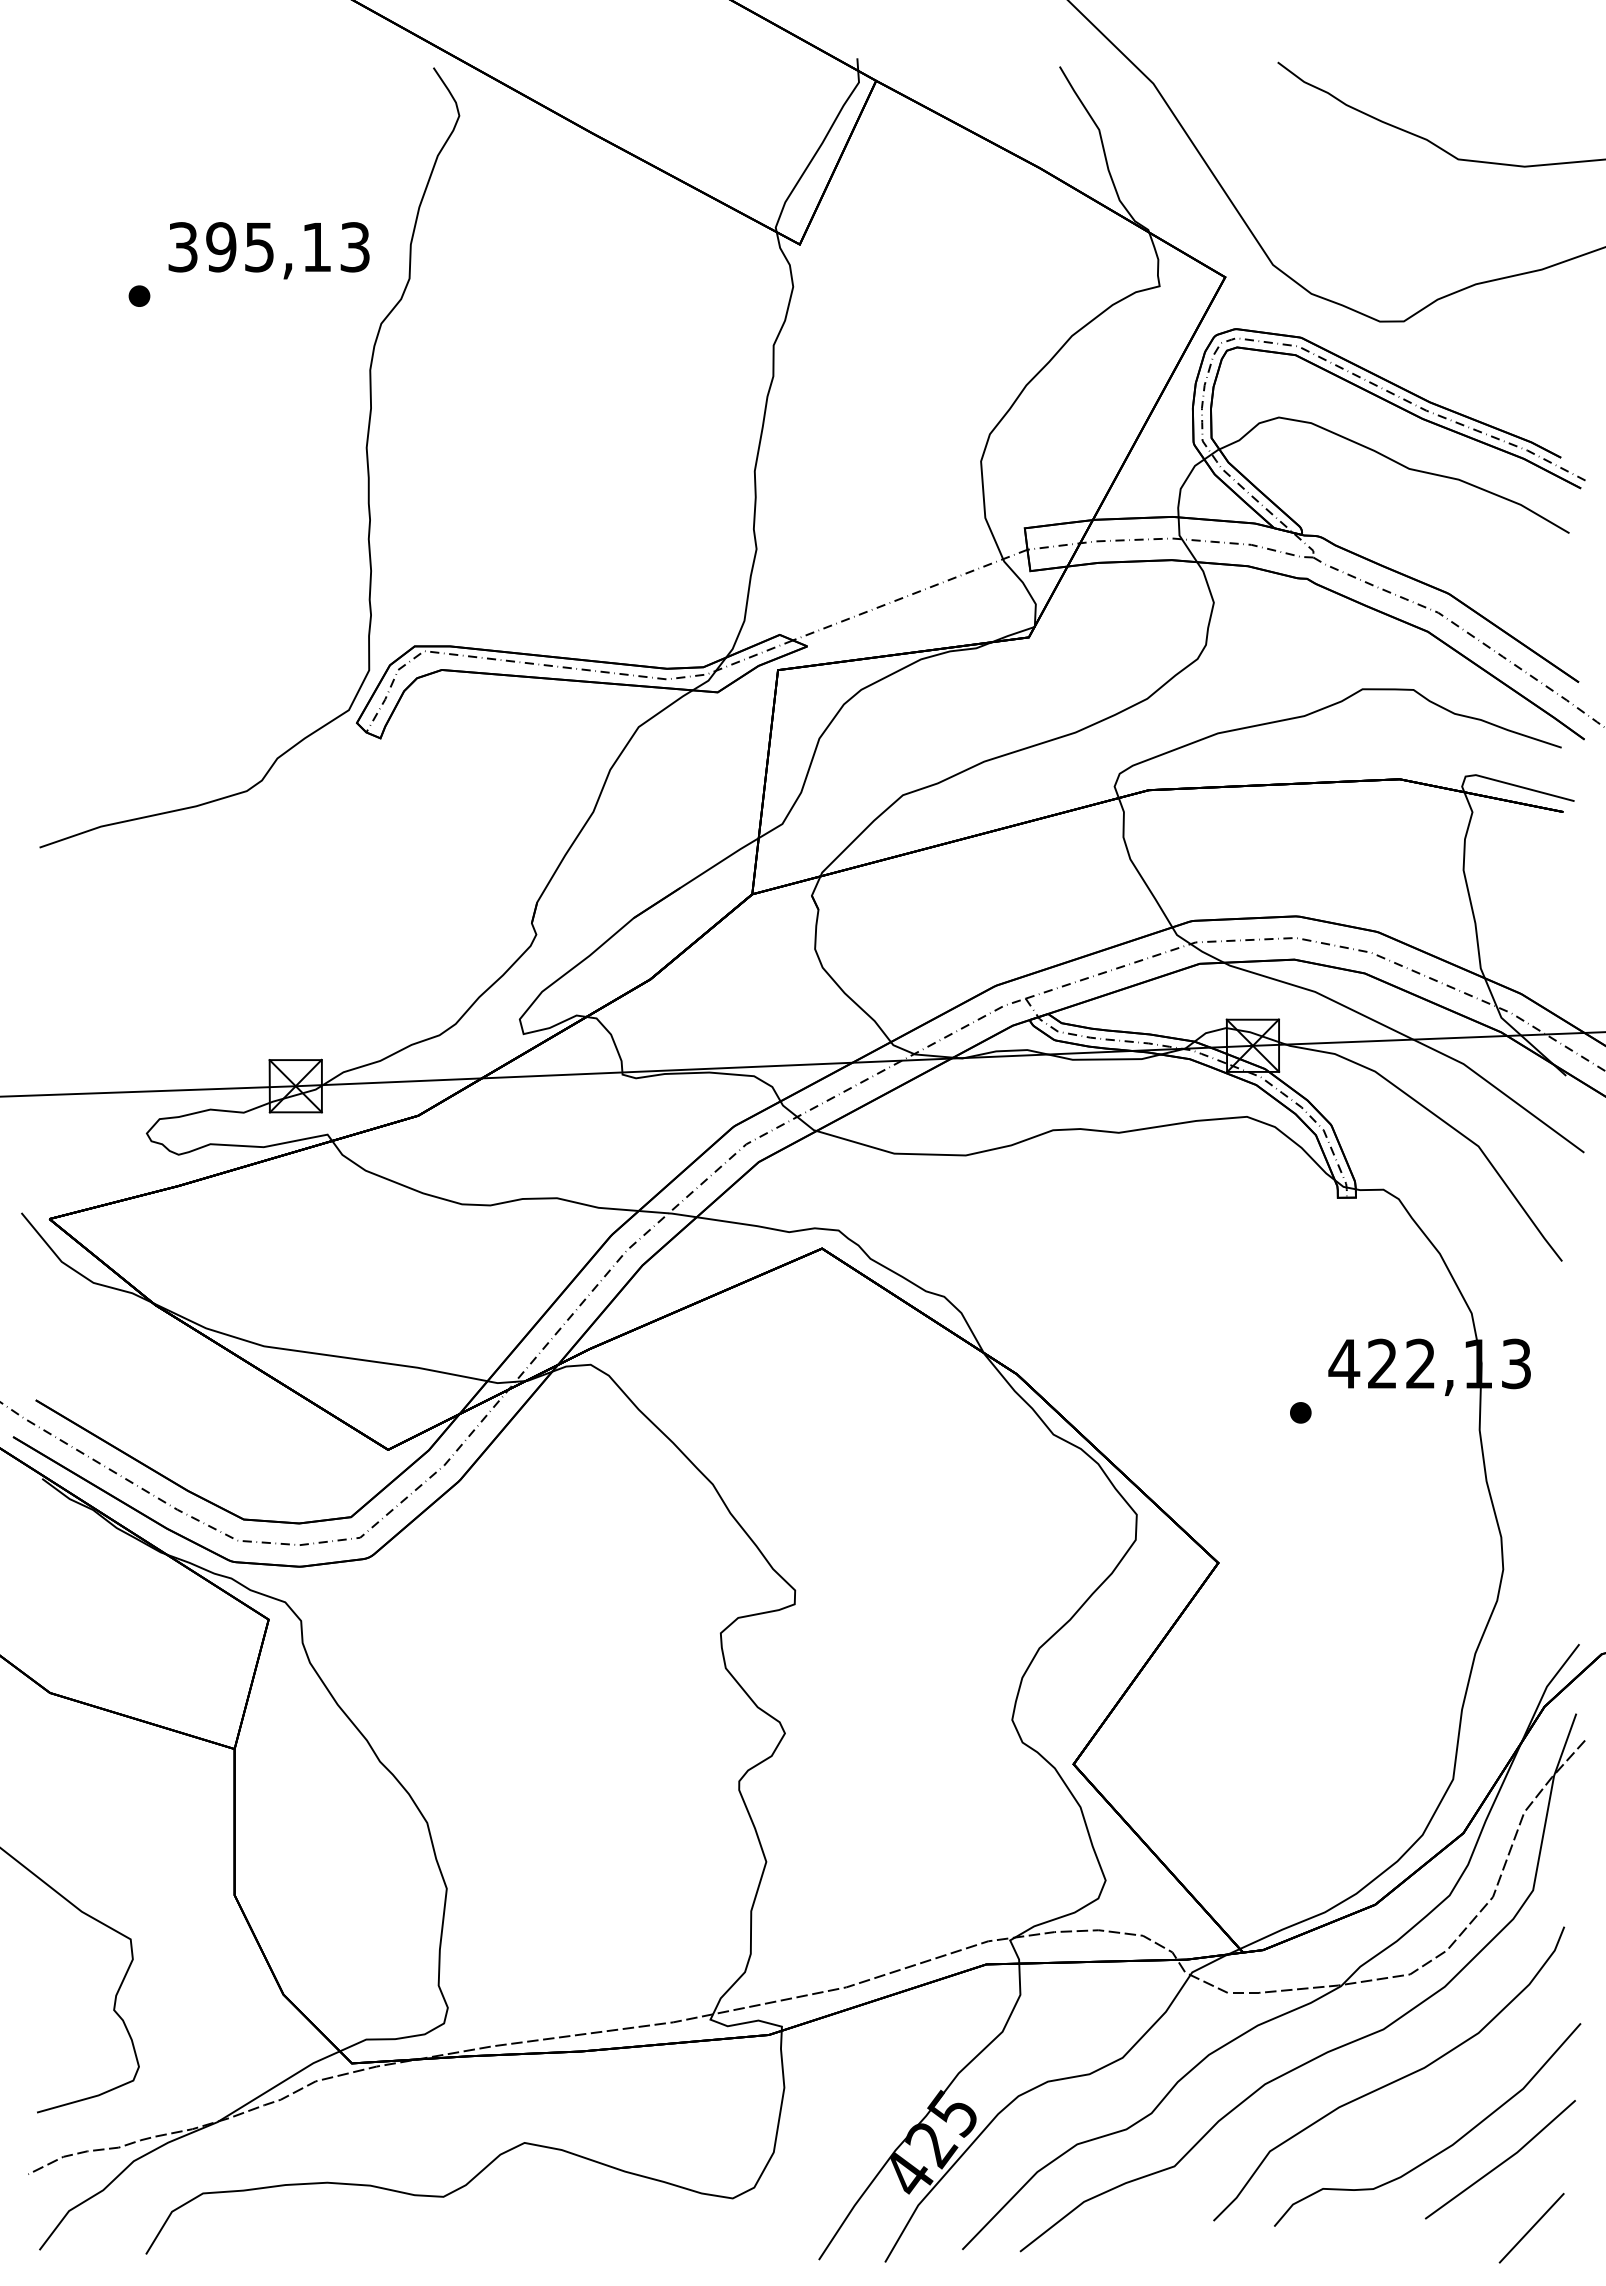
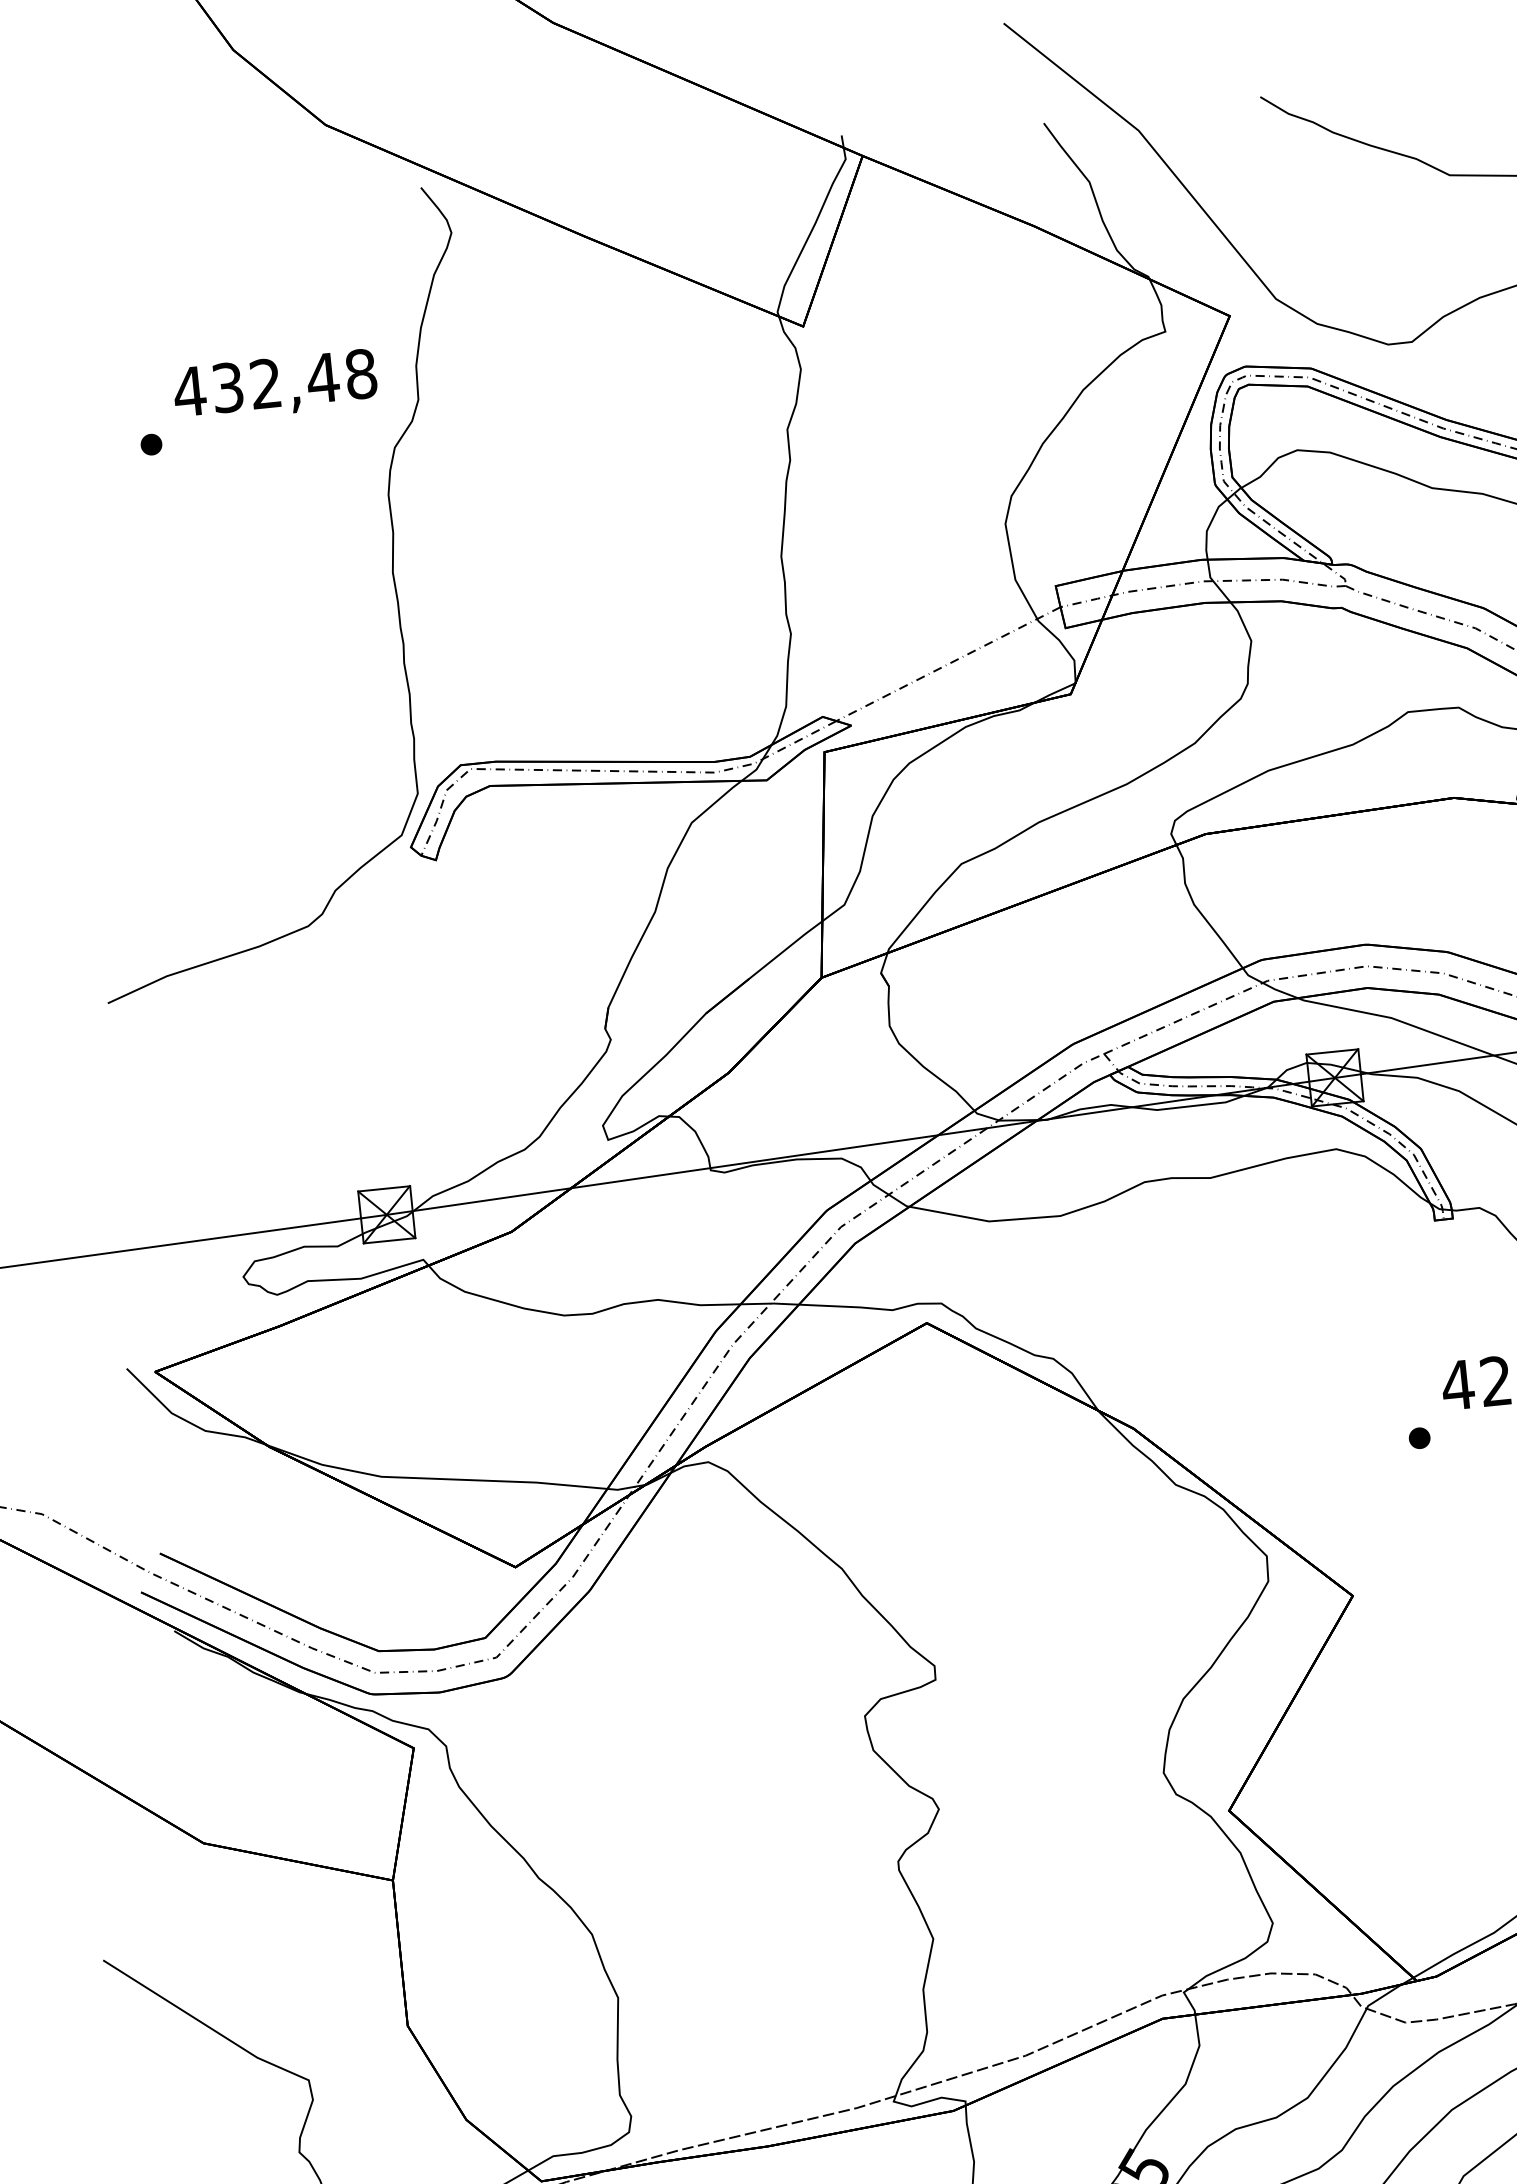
text: (268, 247) -> (274, 383), 395,13 -> 432,48

